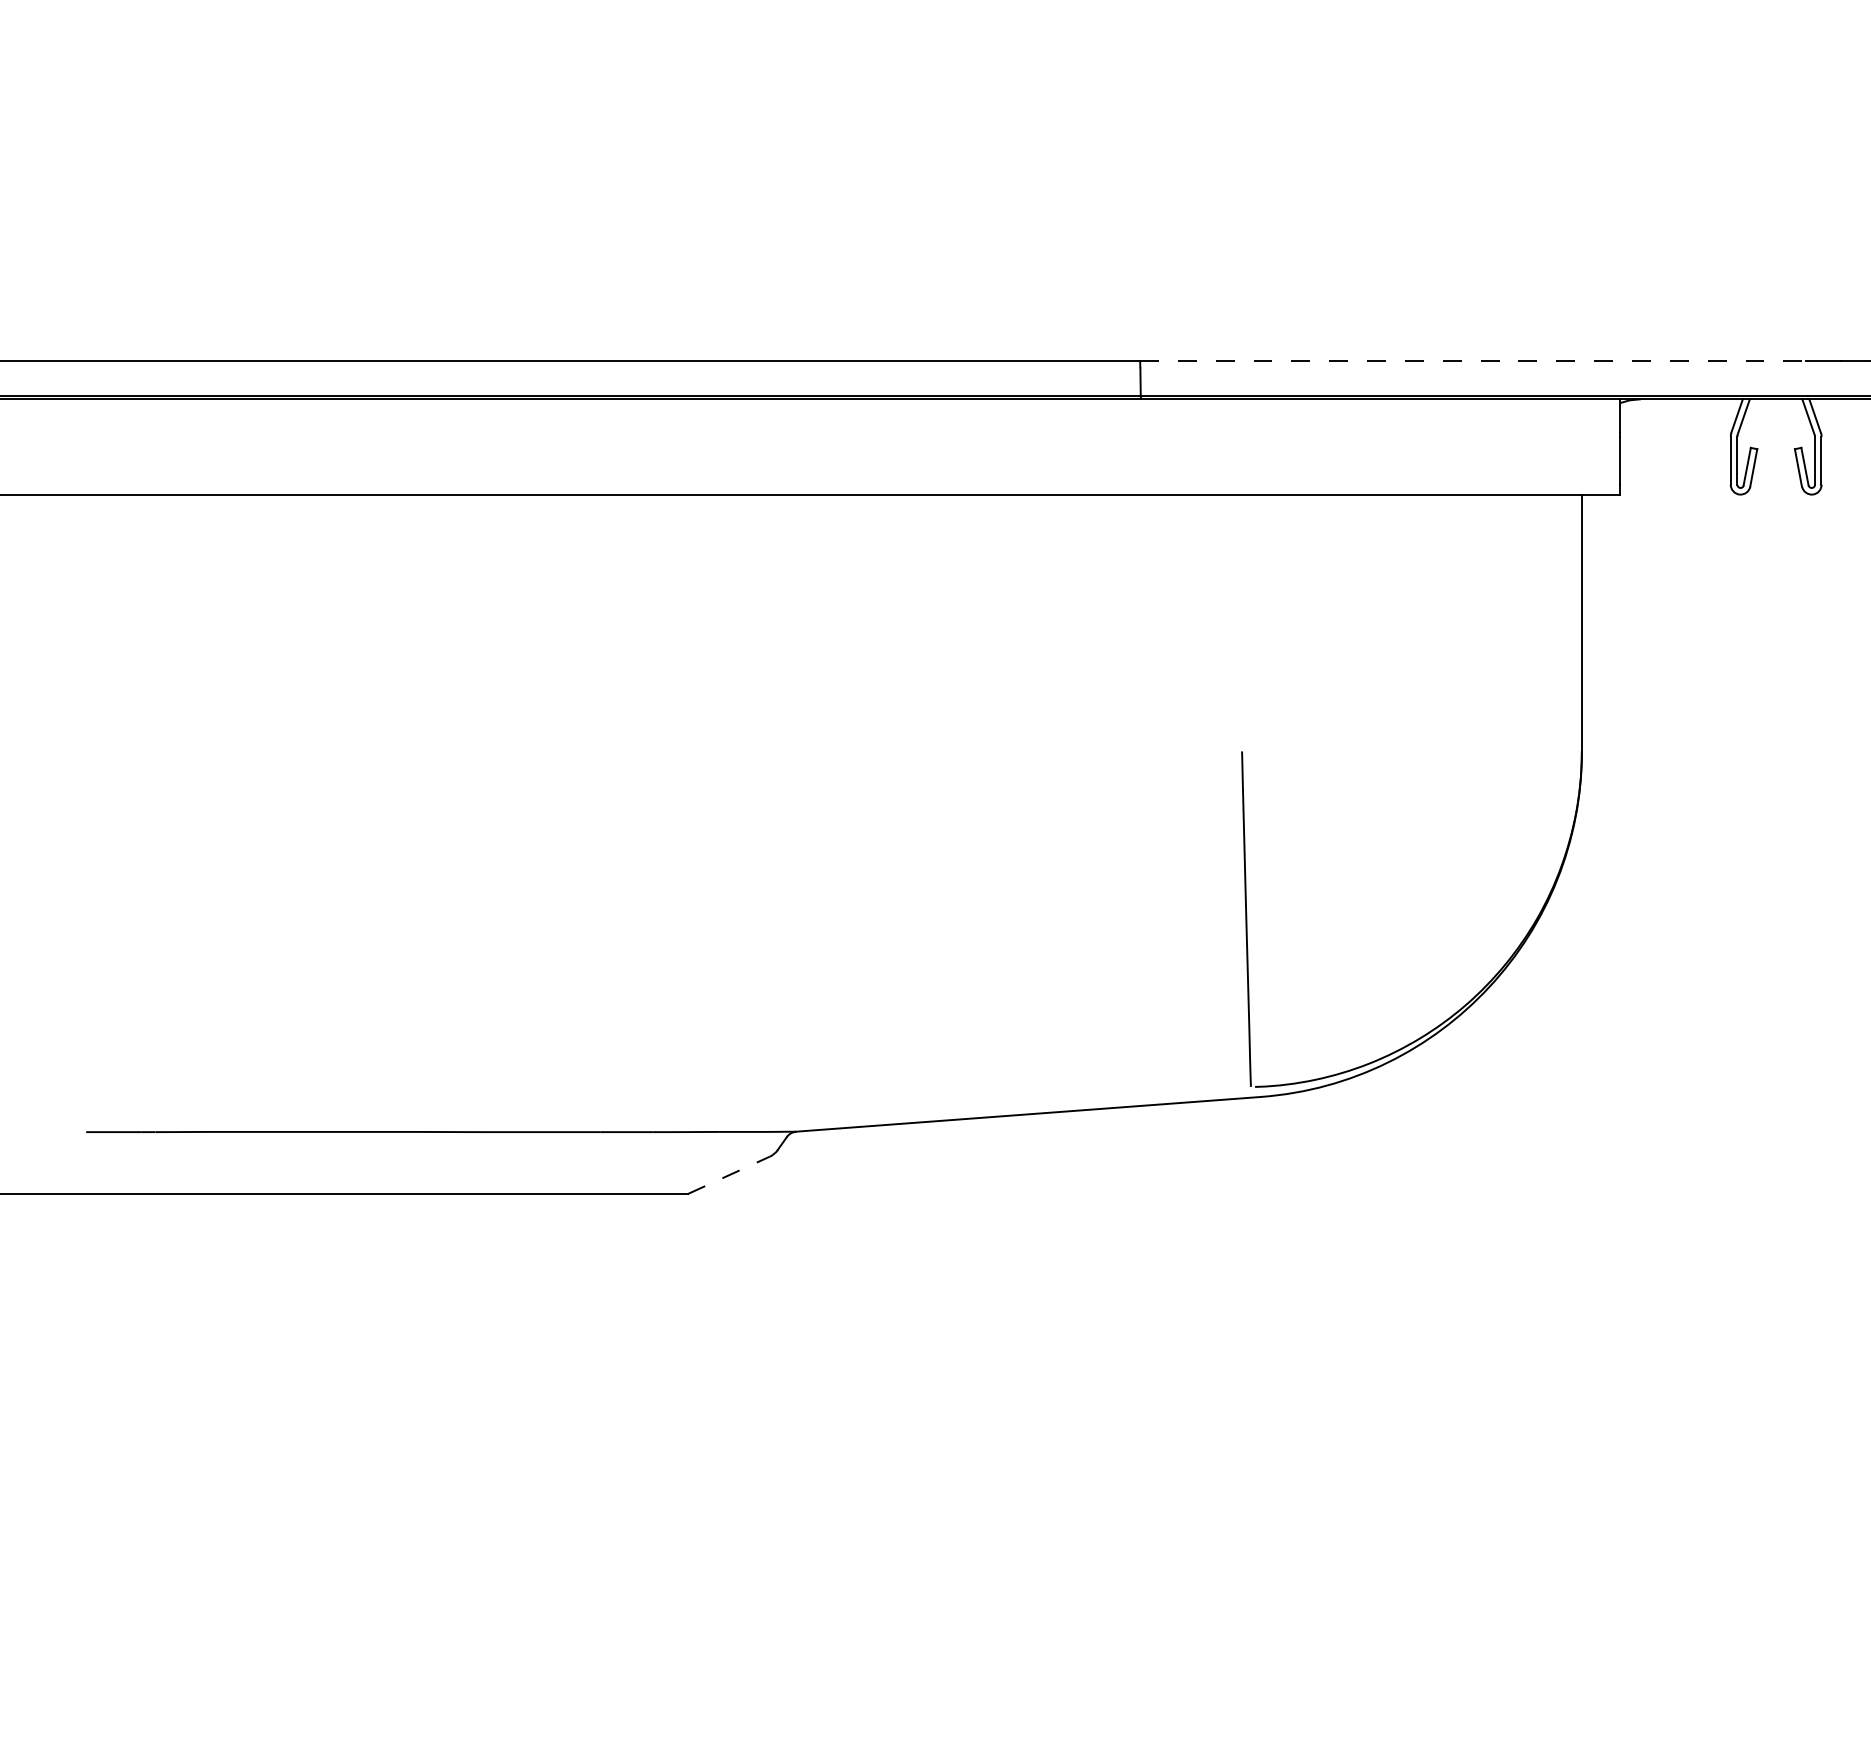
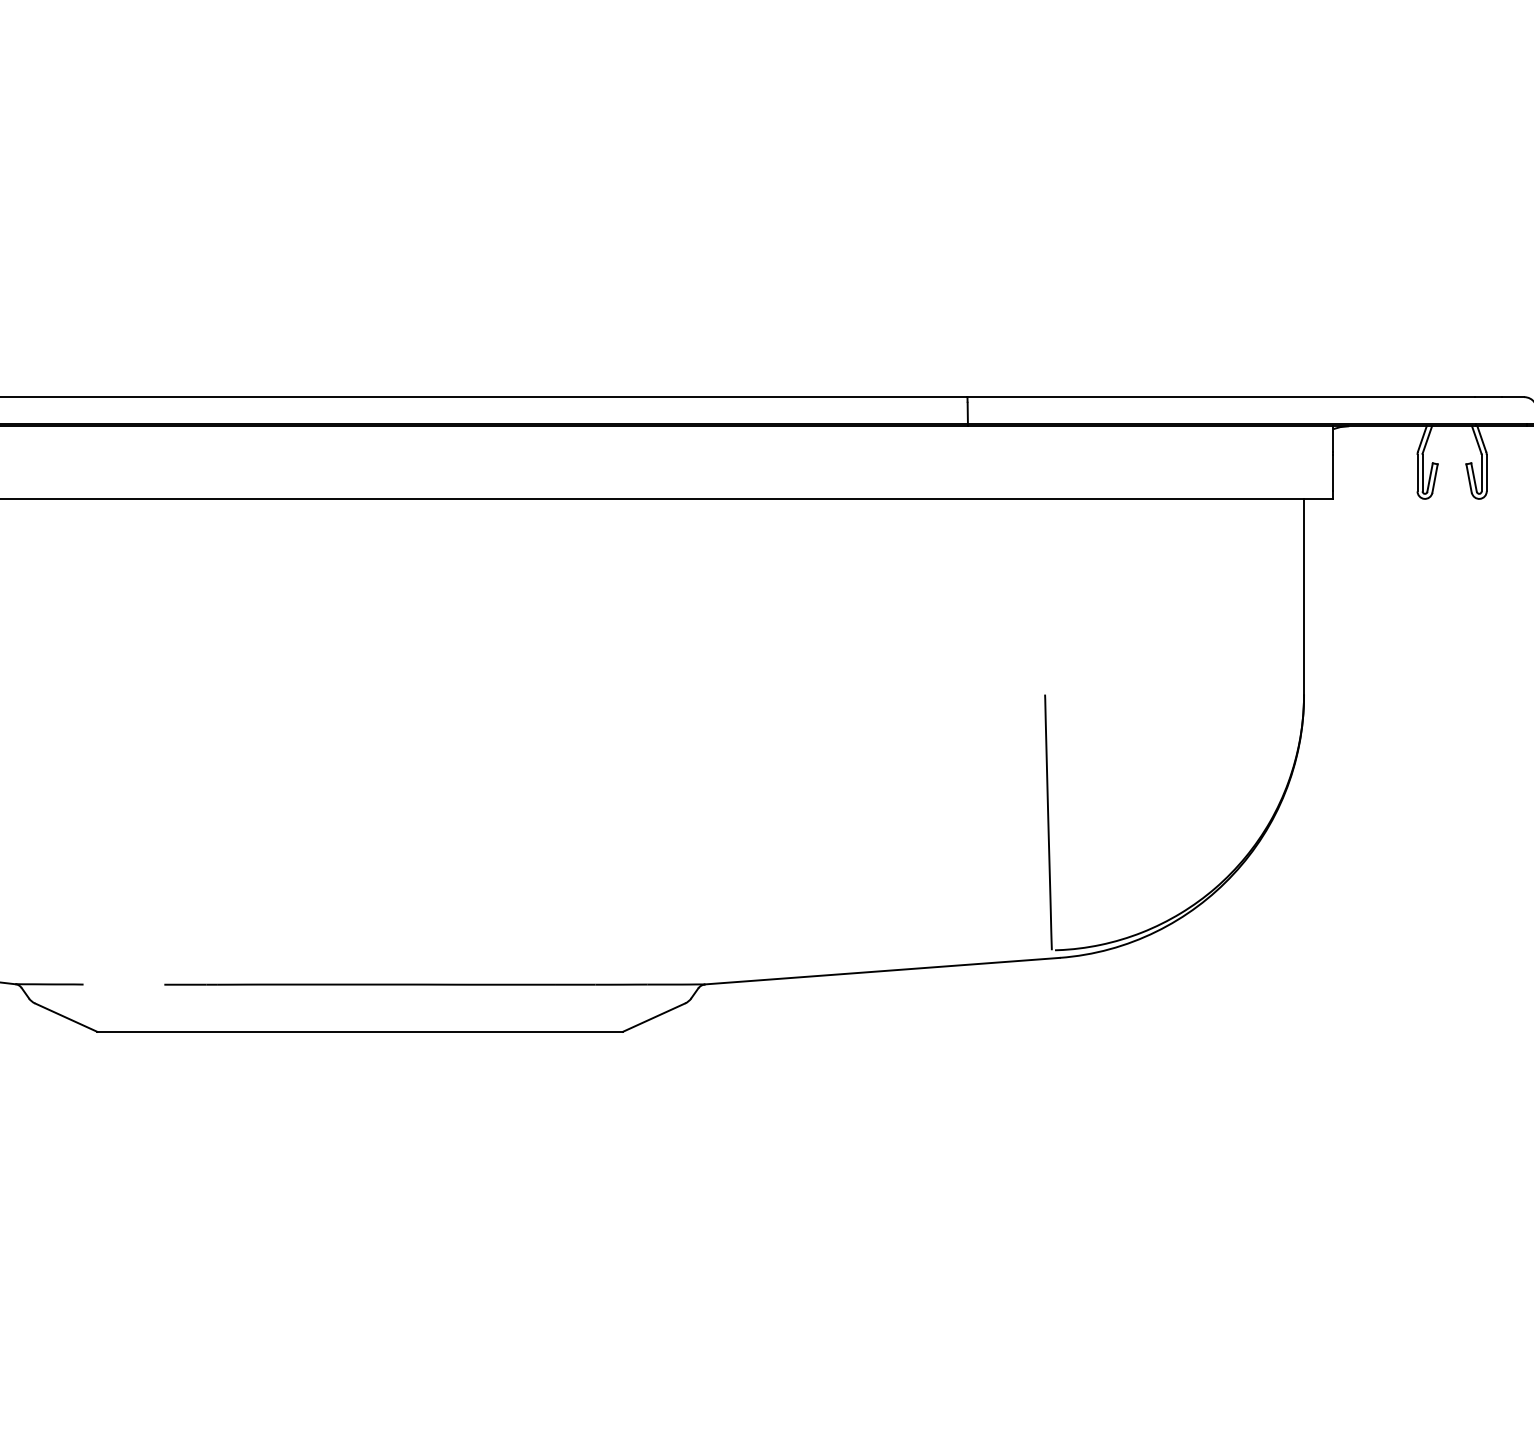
line: (1473, 361) -> (1221, 397), dashed -> solid
line: (729, 1175) -> (654, 1017), dashed -> solid

